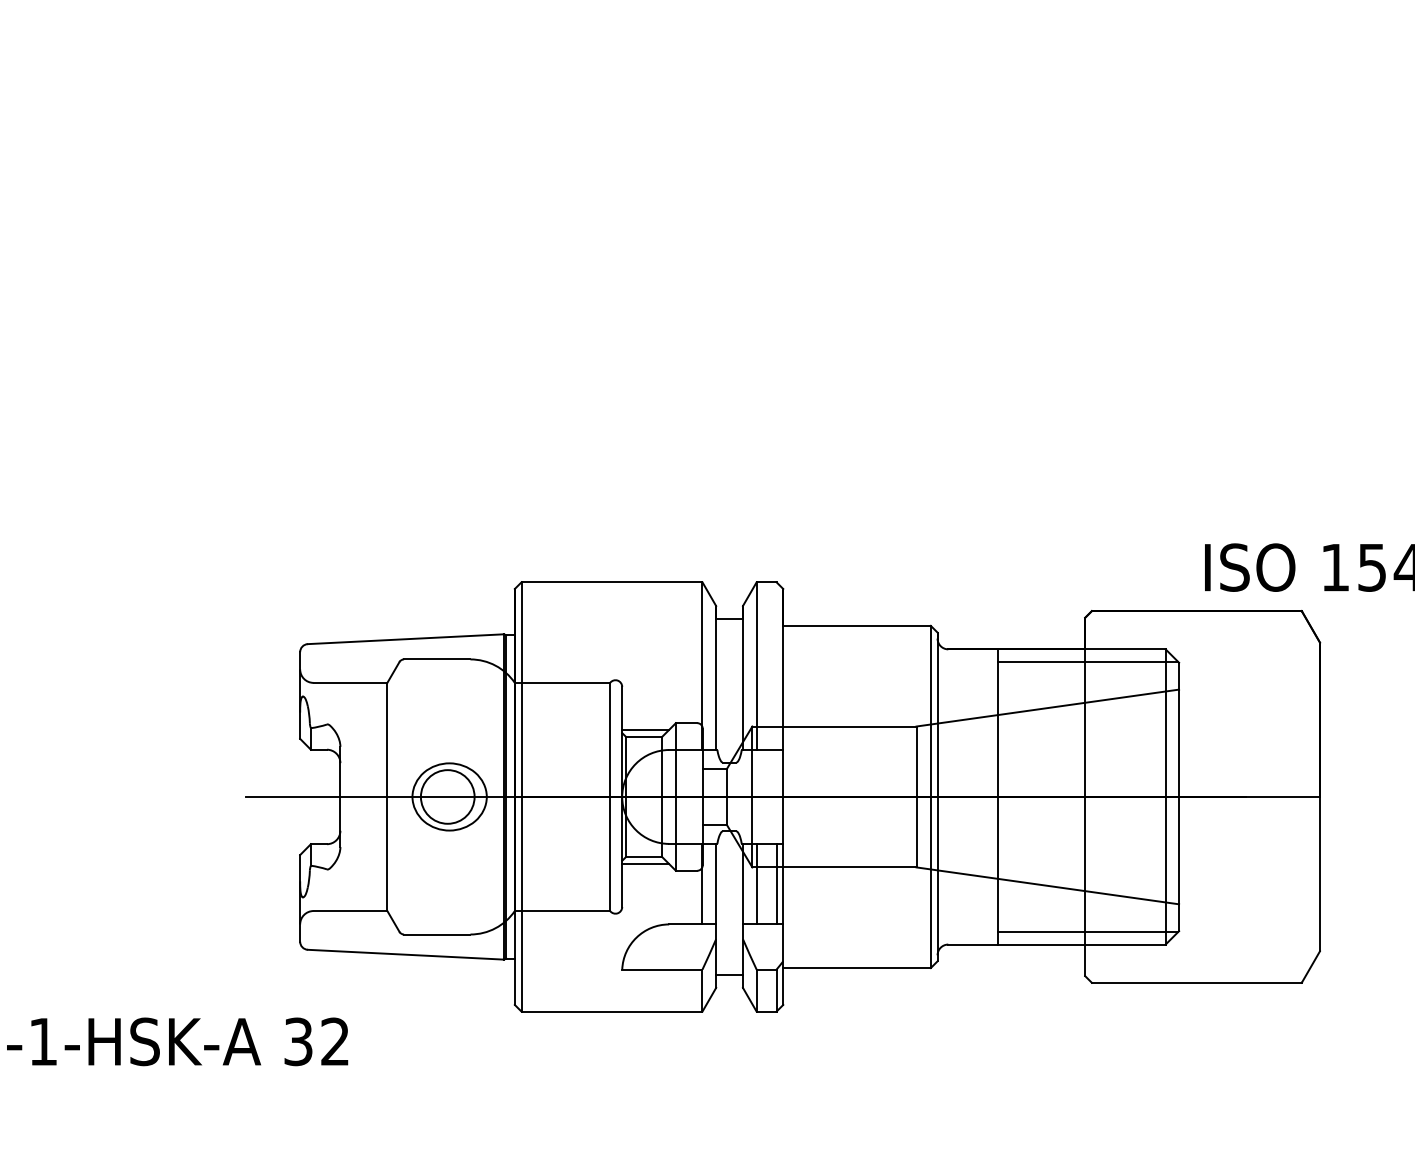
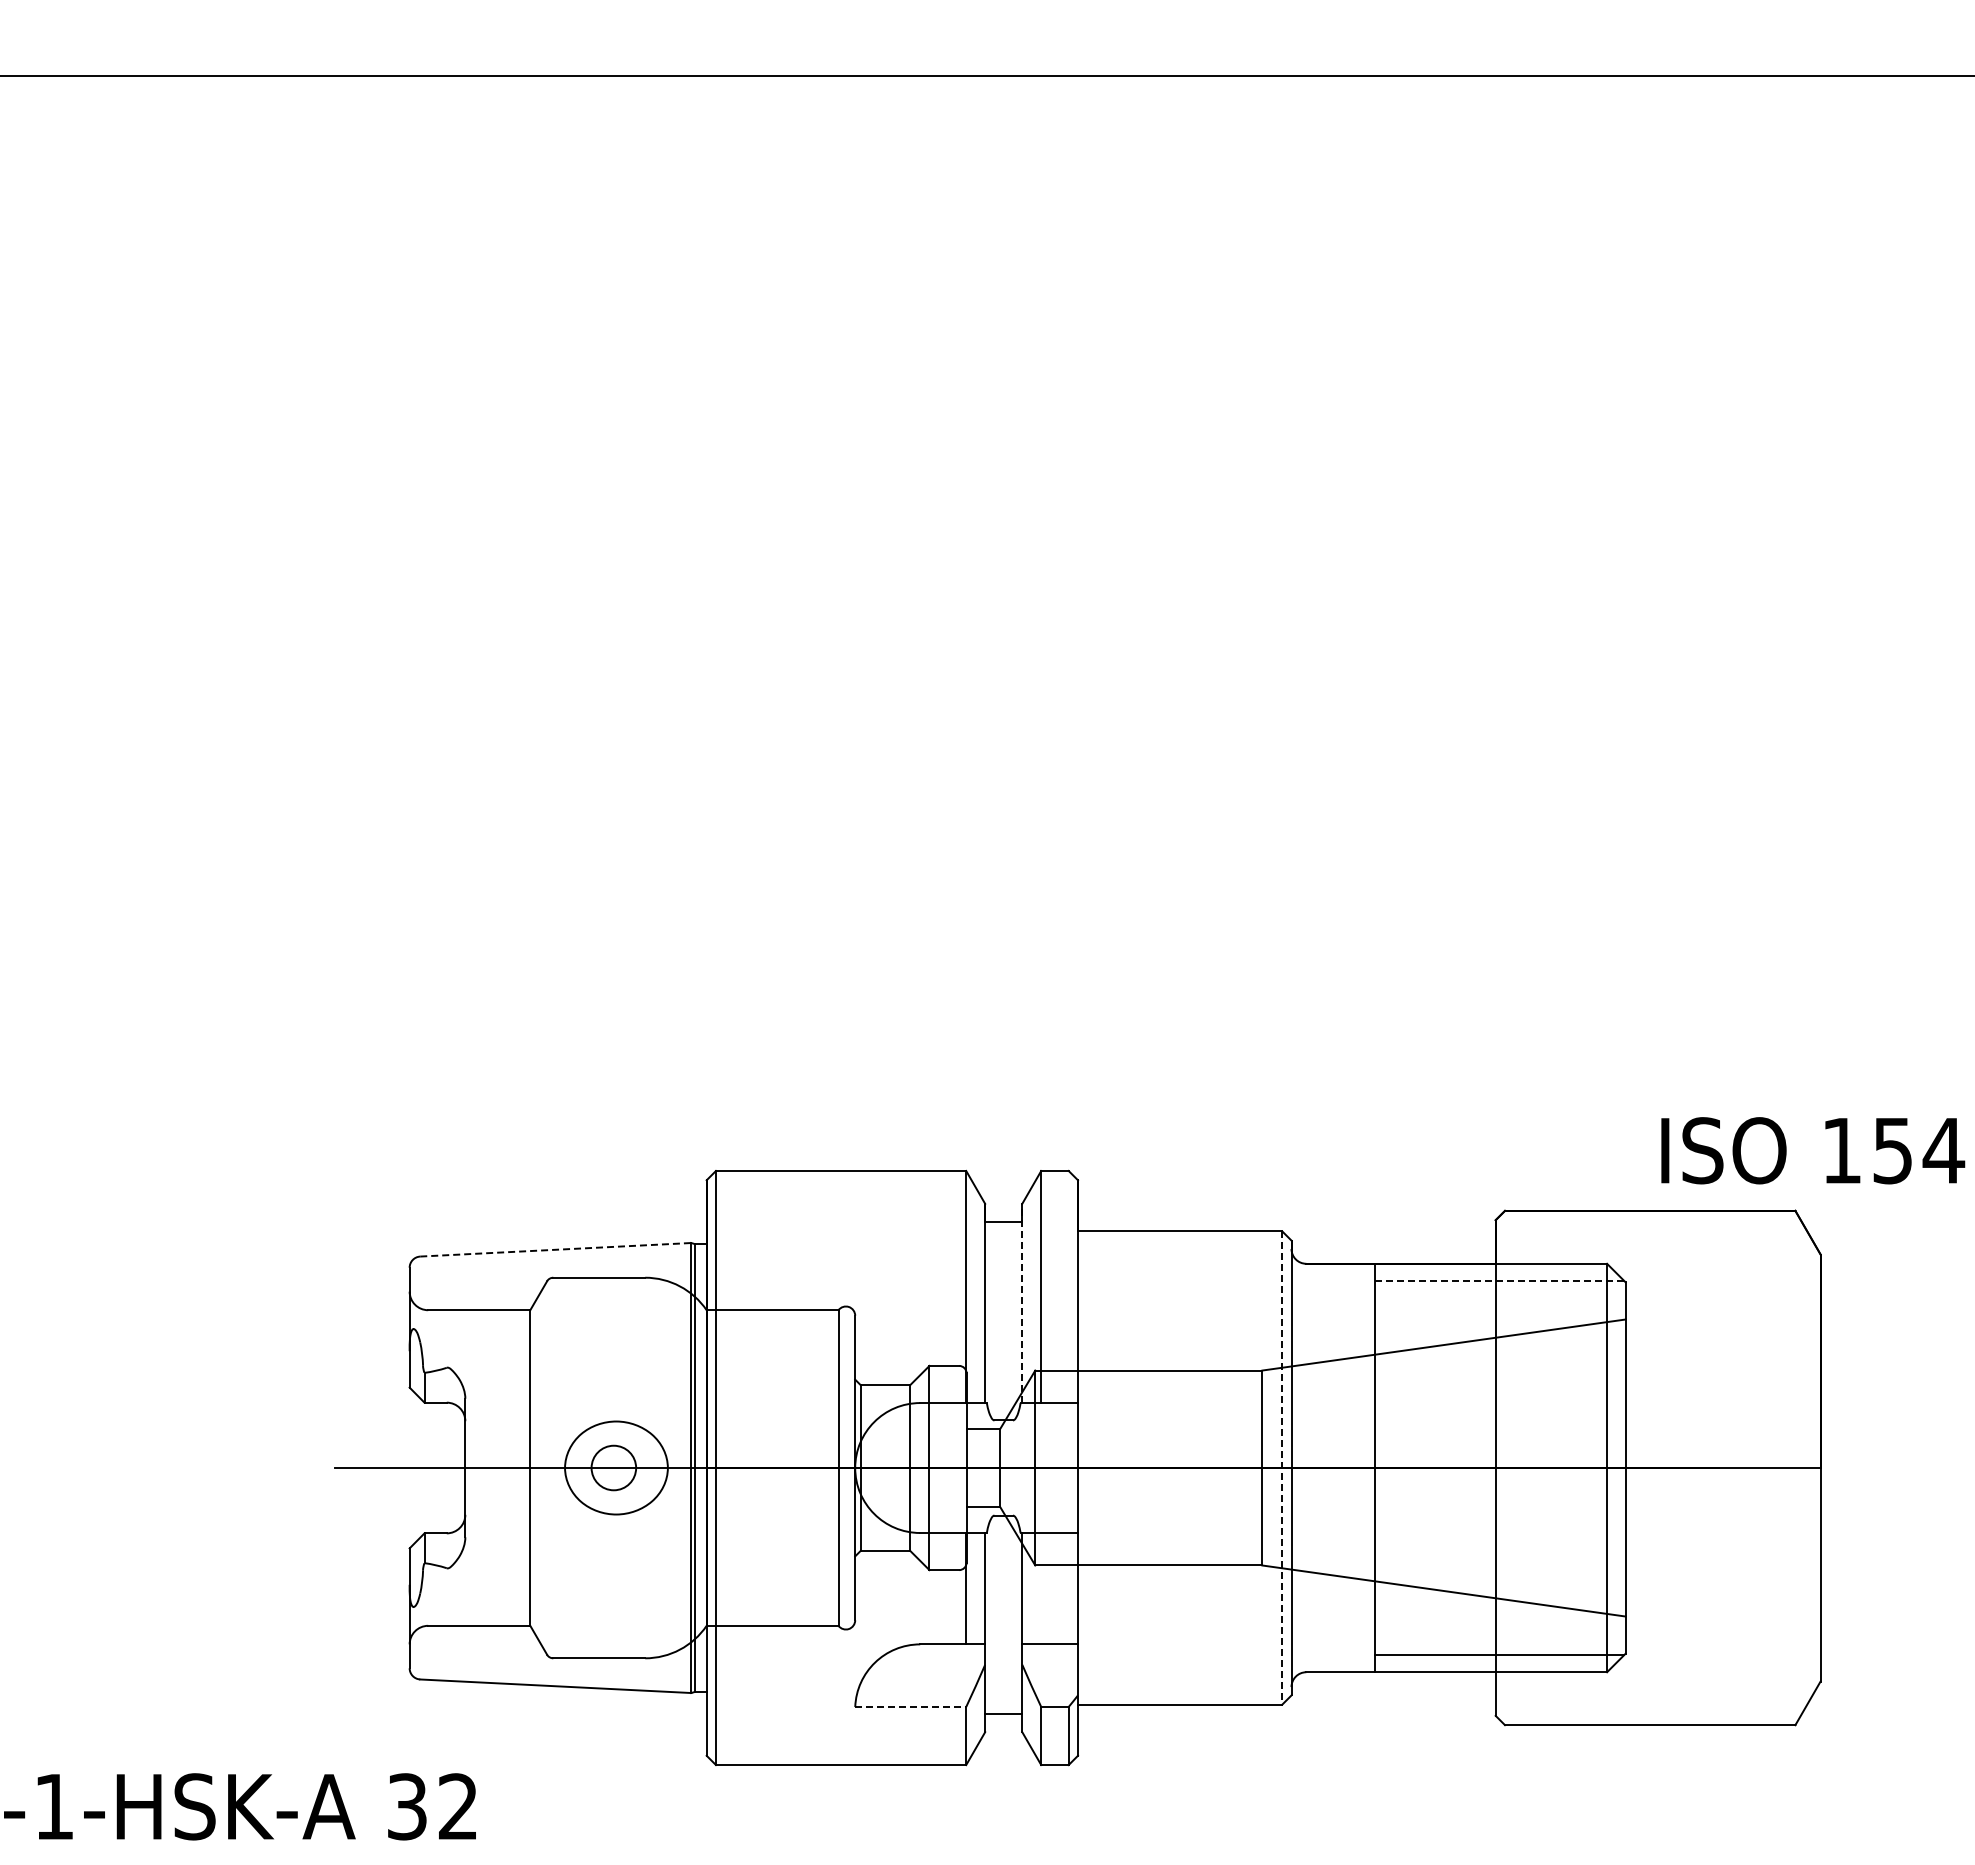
line: (405, 639) -> (555, 1249), solid -> dashed
line: (1087, 661) -> (1499, 1280), solid -> dashed
line: (743, 678) -> (1022, 1303), solid -> dashed
line: (645, 730) -> (887, 1375), removed
circle: (447, 796) -> (613, 1467), size x0.6
line: (931, 797) -> (1282, 1468), solid -> dashed
line: (645, 863) -> (887, 1560), removed
line: (756, 884) -> (1041, 1588), removed
line: (776, 884) -> (1068, 1588), removed
line: (662, 969) -> (910, 1706), solid -> dashed

